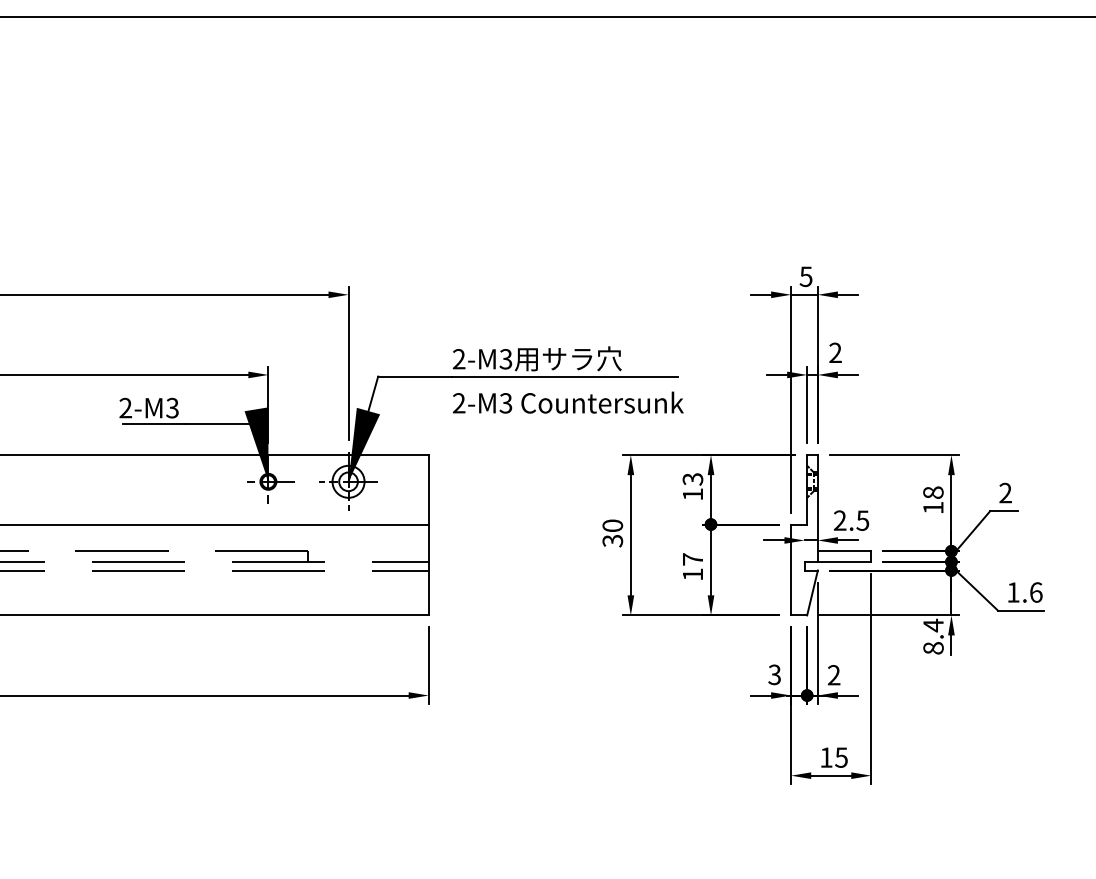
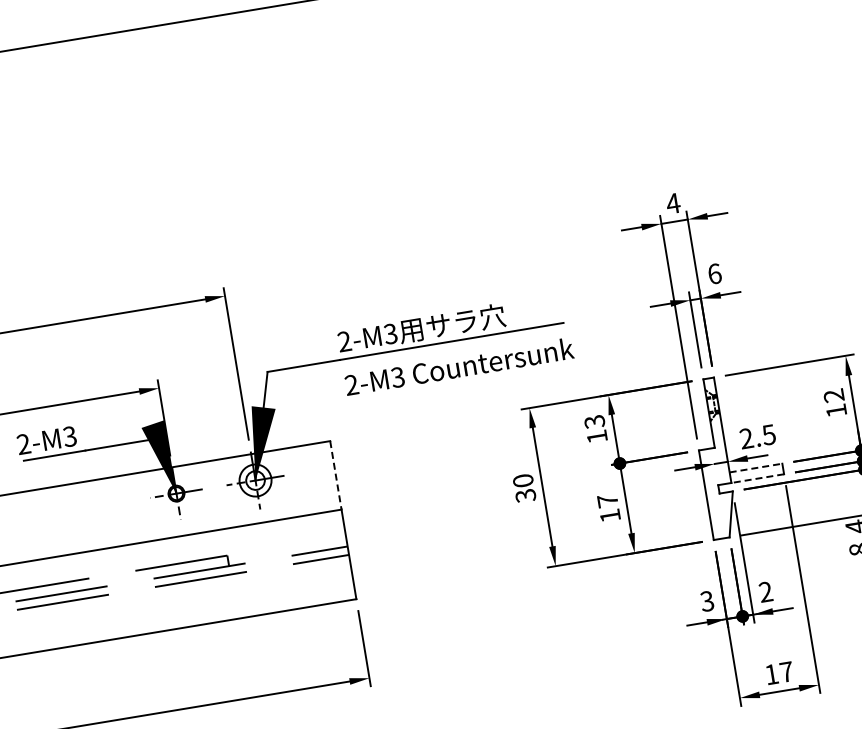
text: (805, 276) -> (672, 203), 5 -> 4
text: (835, 352) -> (714, 273), 2 -> 6
line: (428, 489) -> (335, 475), solid -> dashed
text: (933, 492) -> (834, 395), 18 -> 12
line: (844, 551) -> (755, 468), solid -> dashed
line: (844, 561) -> (757, 478), solid -> dashed
text: (841, 757) -> (786, 671), 15 -> 17

